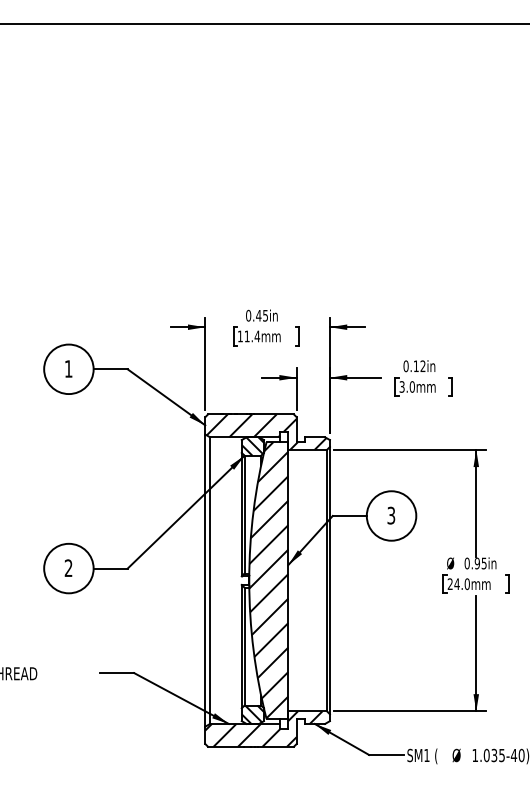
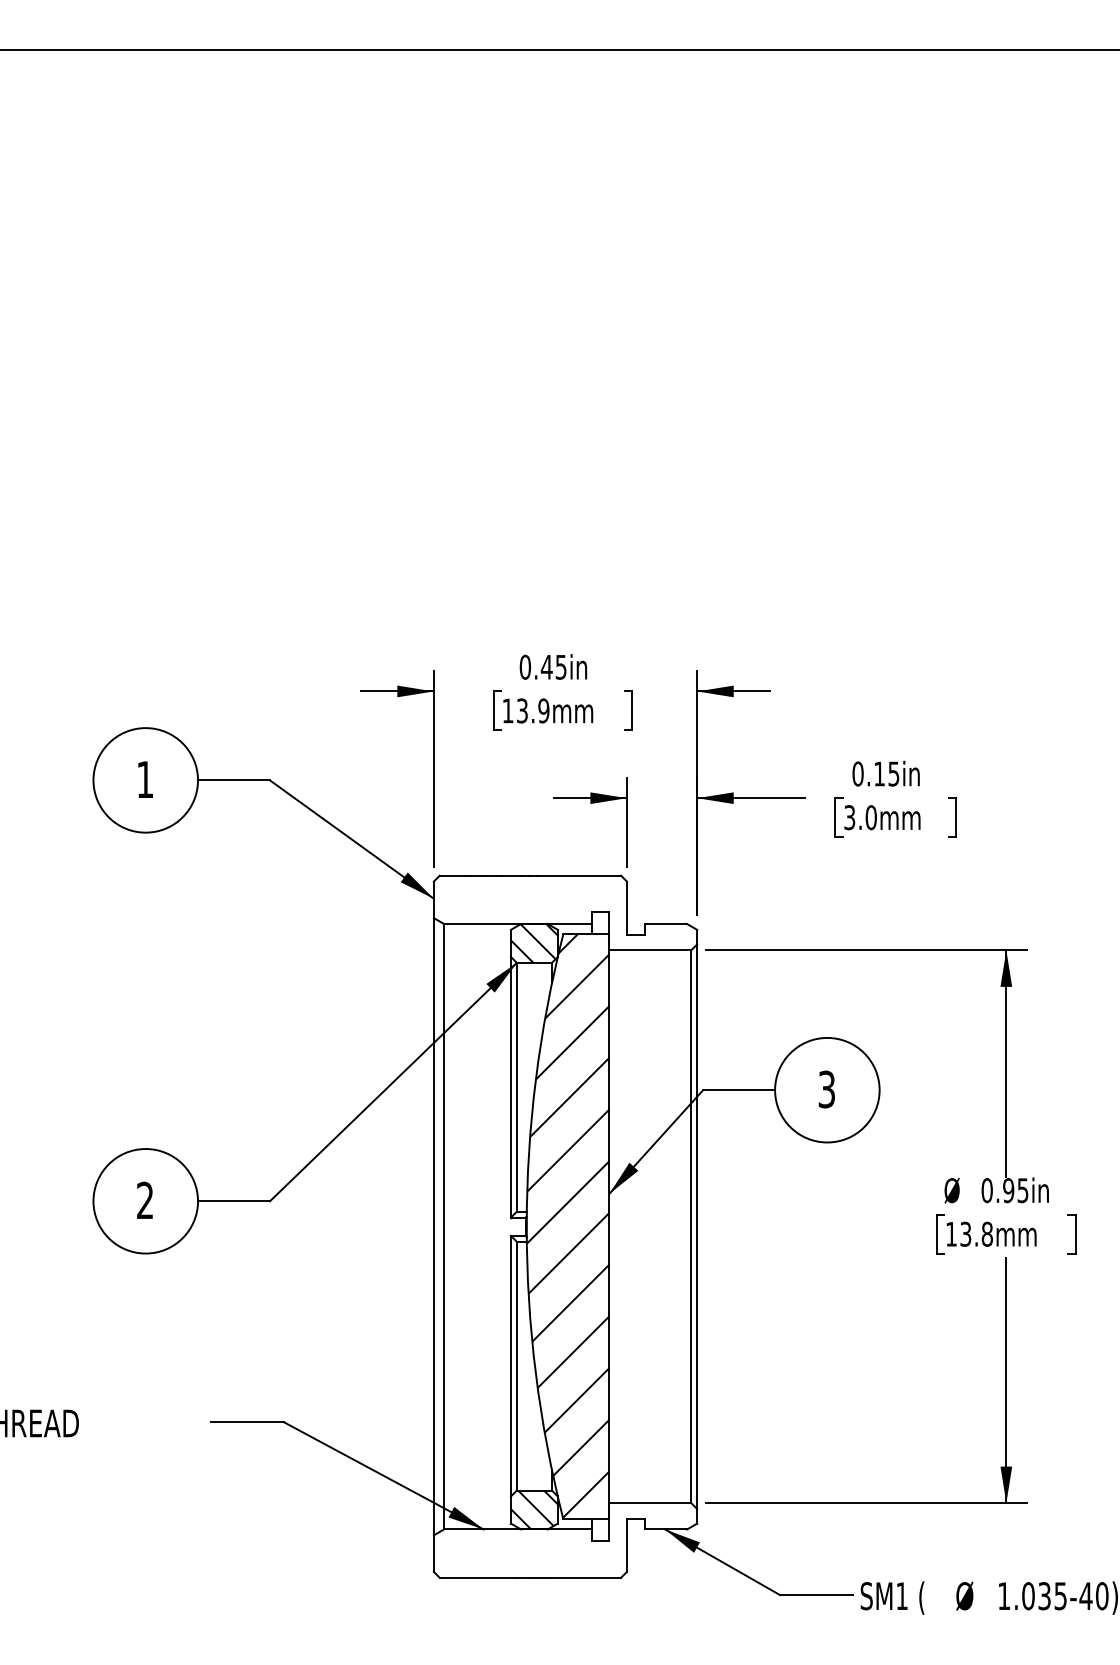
text: (252, 336) -> (533, 711), 11.4mm -> 13.9mm
text: (422, 366) -> (892, 774), 0.12in -> 0.15in
hatch: (266, 431) -> (563, 911), removed
text: (458, 584) -> (968, 1234), 24.0mm -> 13.8mm
hatch: (263, 728) -> (556, 1539), removed

